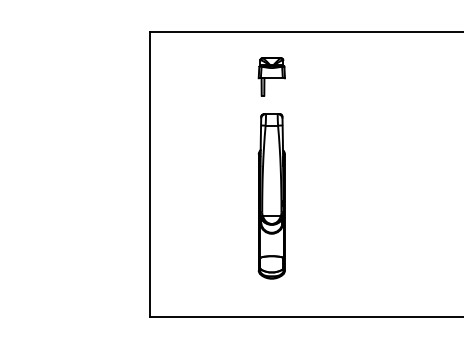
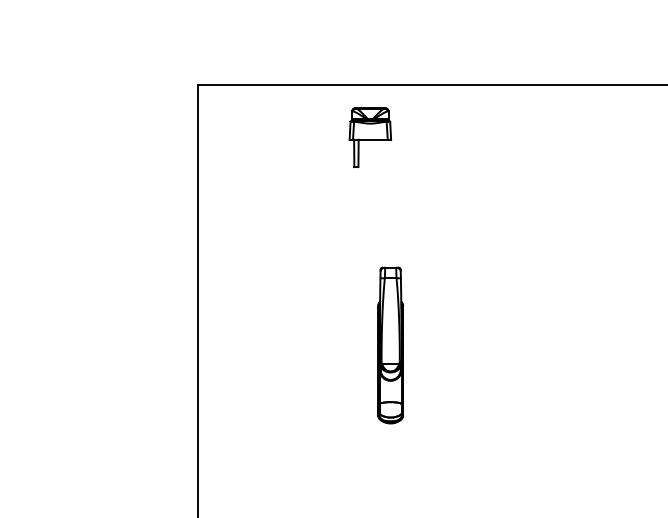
part: (271, 76) -> (369, 137), moved
part: (271, 196) -> (390, 345), size x0.6

